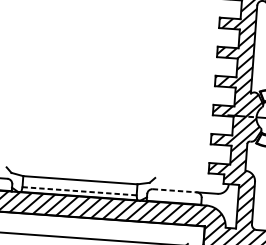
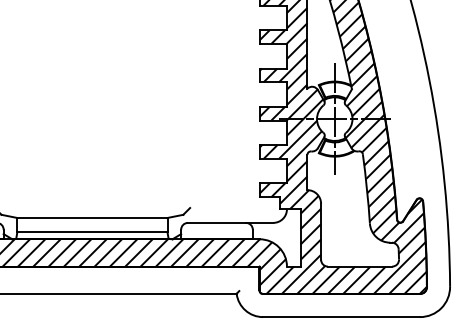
line: (175, 190) -> (217, 222), dashed -> solid
line: (79, 191) -> (92, 232), dashed -> solid

